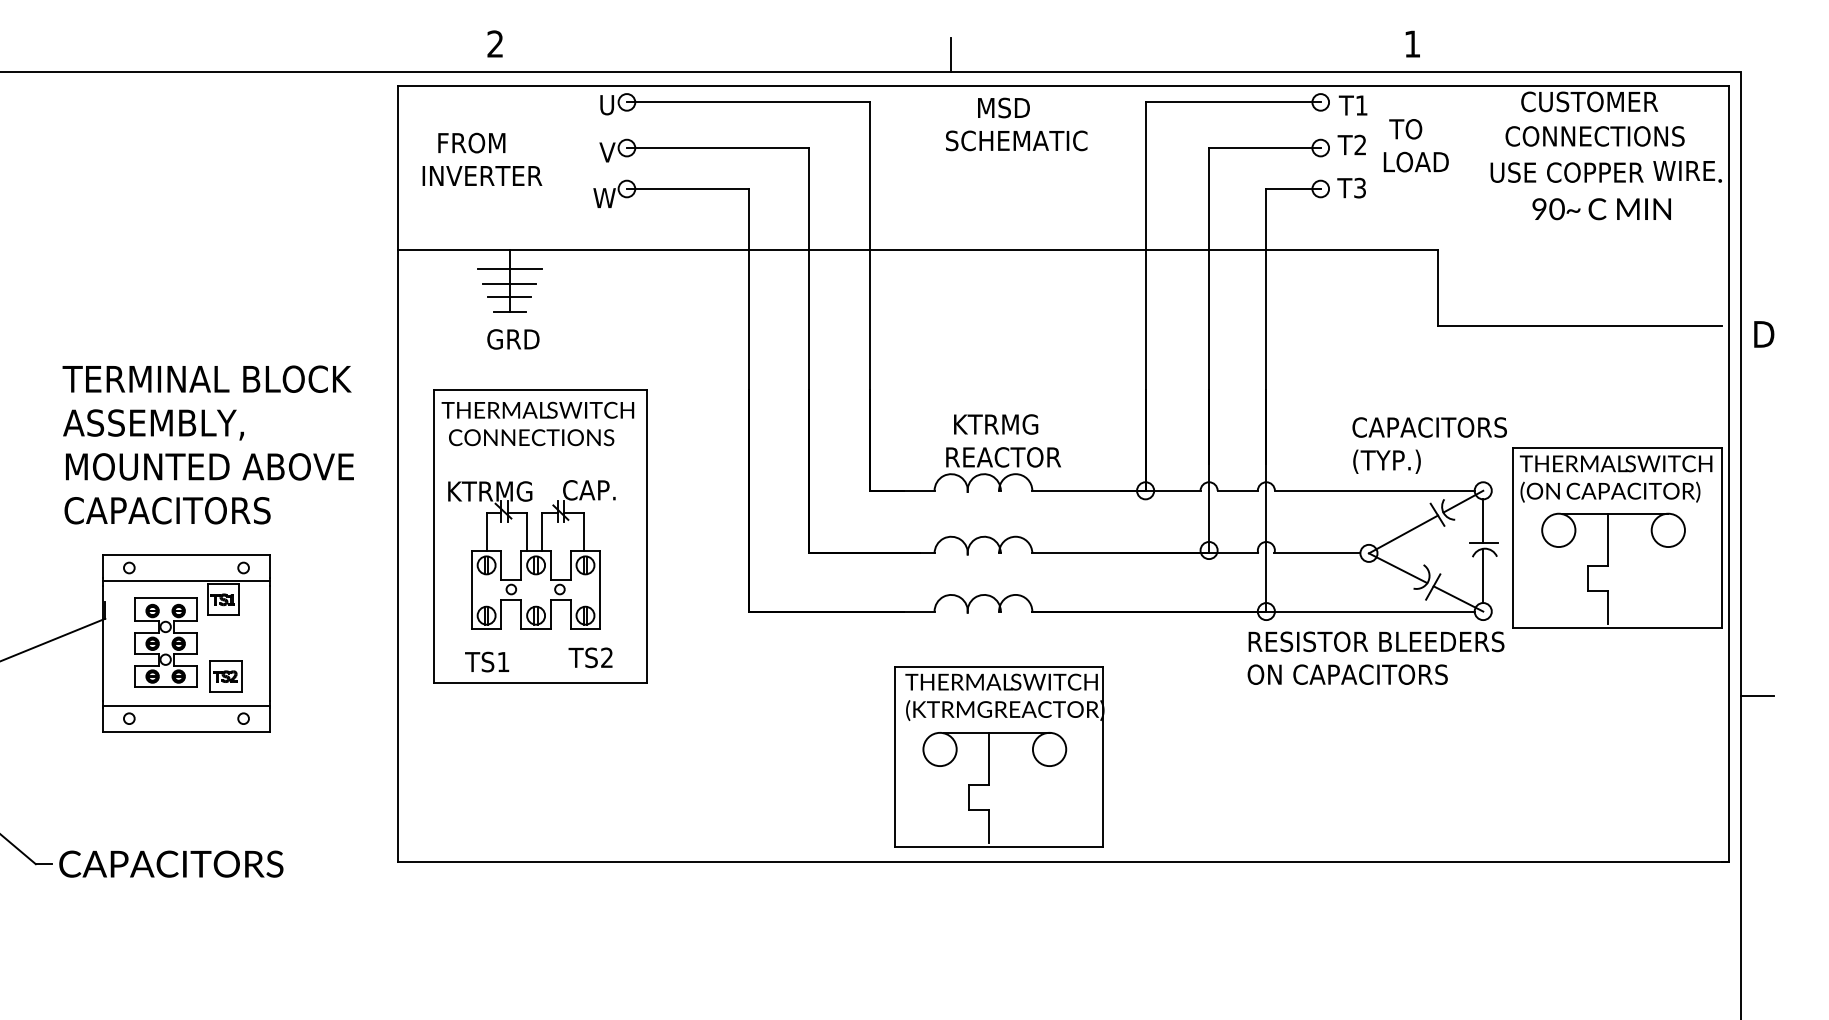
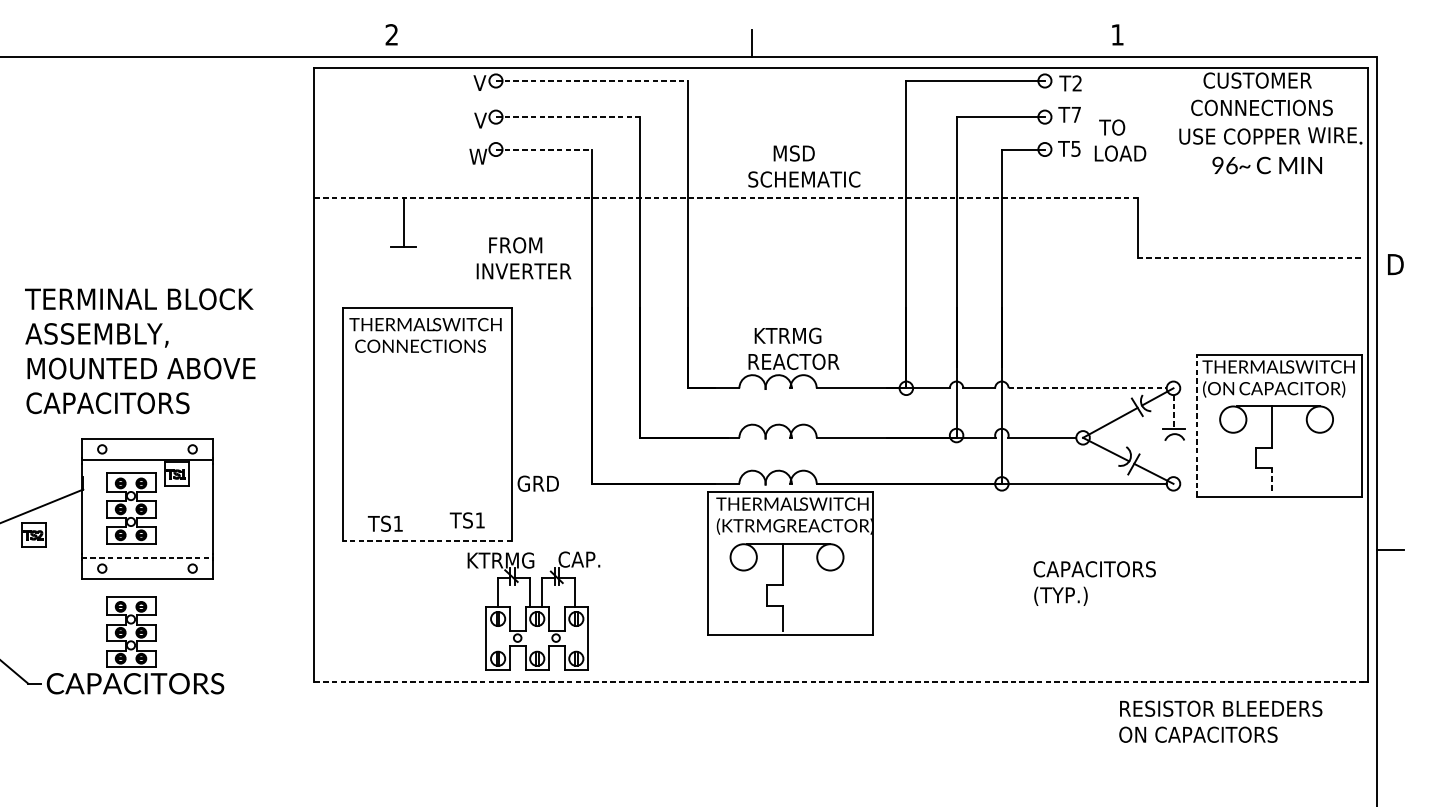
line: (748, 102) -> (592, 81), solid -> dashed
text: (606, 105) -> (479, 83), U -> V
text: (1361, 105) -> (1077, 83), T1 -> T2
text: (1016, 124) -> (804, 166), moved
text: (1360, 144) -> (1076, 114), T2 -> T7
text: (1415, 145) -> (1119, 140), moved
line: (718, 148) -> (568, 117), solid -> dashed
text: (482, 158) -> (524, 257), moved
text: (1359, 187) -> (1075, 148), T3 -> T5
line: (687, 189) -> (543, 149), solid -> dashed
text: (1556, 208) -> (1231, 164), 90 -> 96
line: (918, 249) -> (726, 197), solid -> dashed
line: (509, 269) -> (403, 213), removed
line: (509, 283) -> (403, 224), removed
line: (509, 297) -> (403, 235), removed
line: (1579, 326) -> (1249, 258), solid -> dashed
text: (513, 339) -> (538, 483), moved
text: (207, 444) -> (139, 350), moved
text: (1429, 445) -> (1094, 583), moved
line: (1374, 490) -> (1087, 388), solid -> dashed
line: (1483, 521) -> (1173, 412), solid -> dashed
line: (1513, 538) -> (1197, 426), solid -> dashed
part: (531, 554) -> (533, 610), moved
line: (1483, 575) -> (1173, 455), removed
line: (1608, 608) -> (1272, 481), solid -> dashed
text: (606, 657) -> (479, 520), TS2 -> TS1
text: (1375, 657) -> (1220, 721), moved
part: (225, 676) -> (33, 535), moved
line: (540, 683) -> (427, 540), solid -> dashed
line: (186, 705) -> (147, 558), solid -> dashed
part: (999, 756) -> (790, 562), moved
part: (165, 798) -> (130, 631), added
line: (1063, 861) -> (841, 681), solid -> dashed

